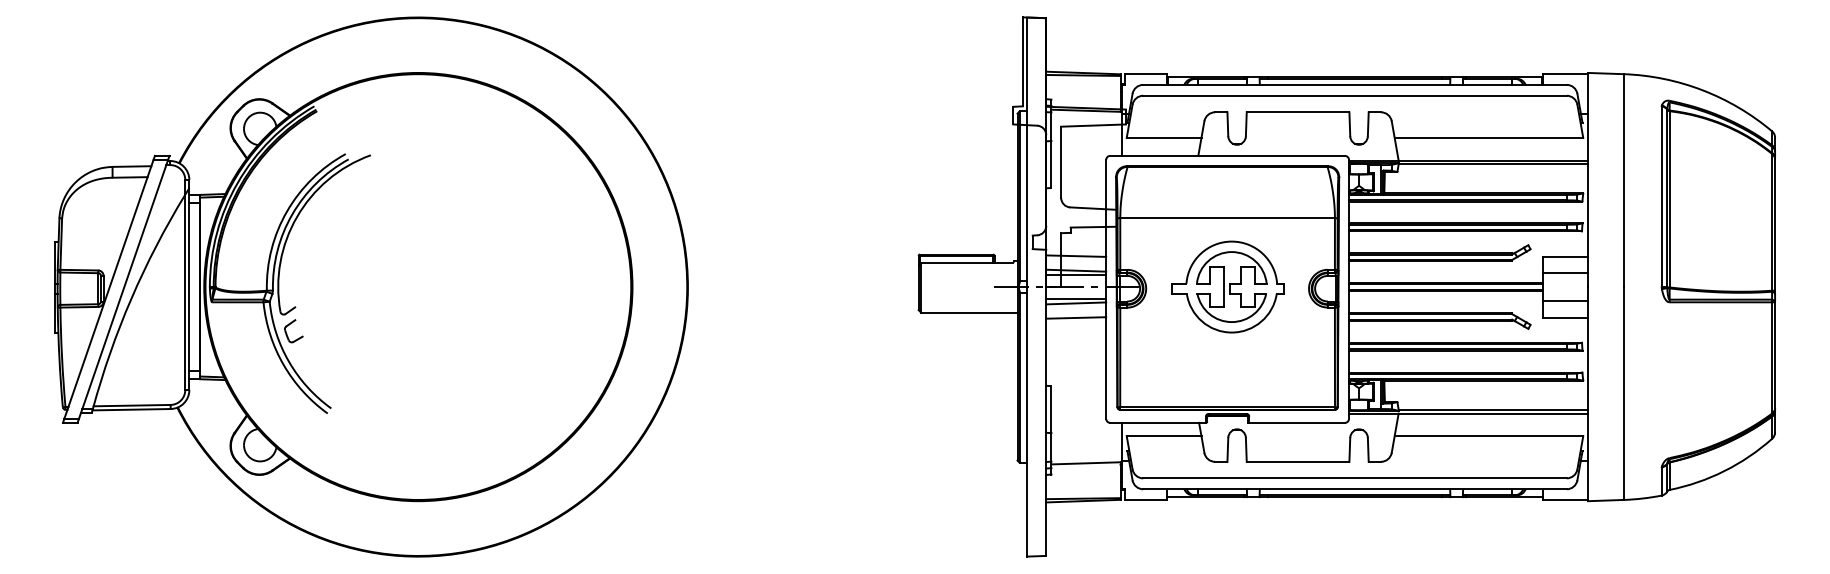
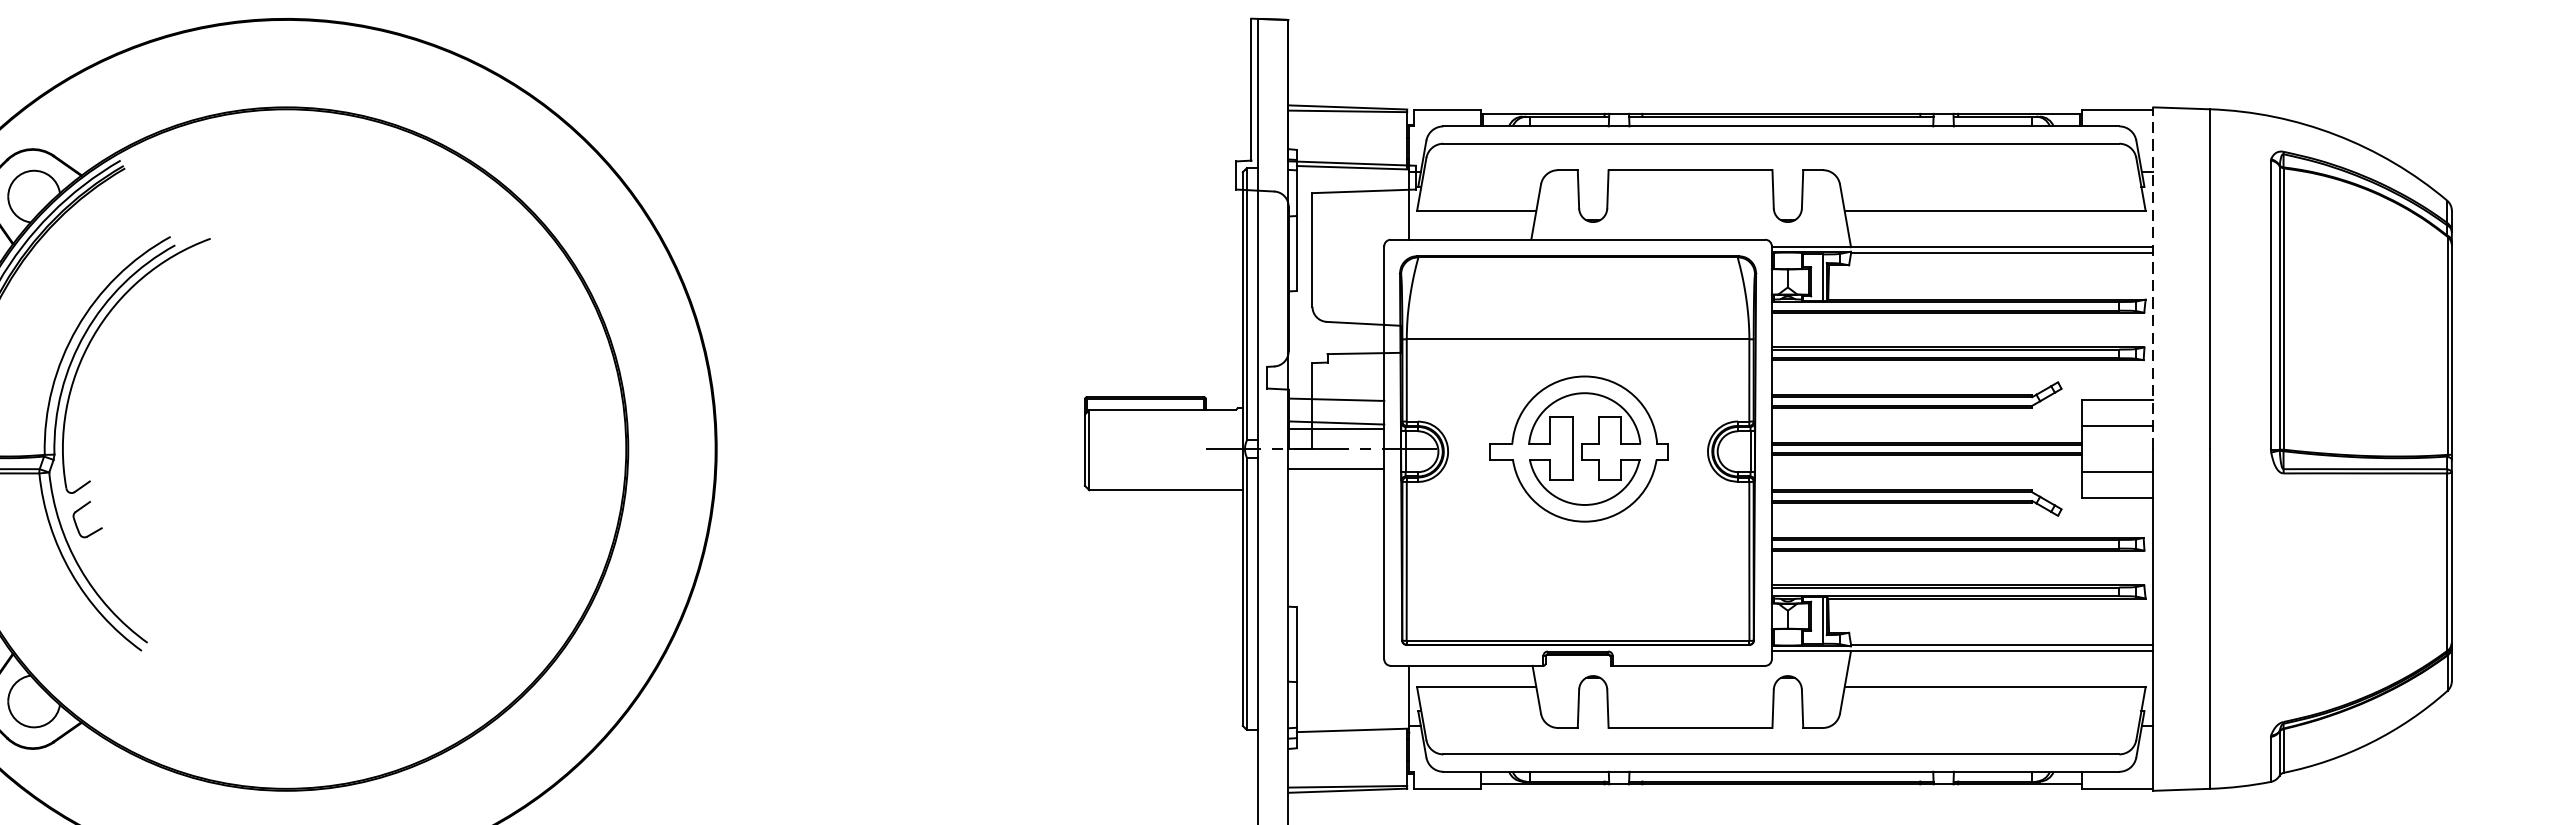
line: (1588, 179) -> (2154, 277), solid -> dashed
line: (1076, 303) -> (1336, 475), removed
line: (1076, 317) -> (1336, 497), removed

